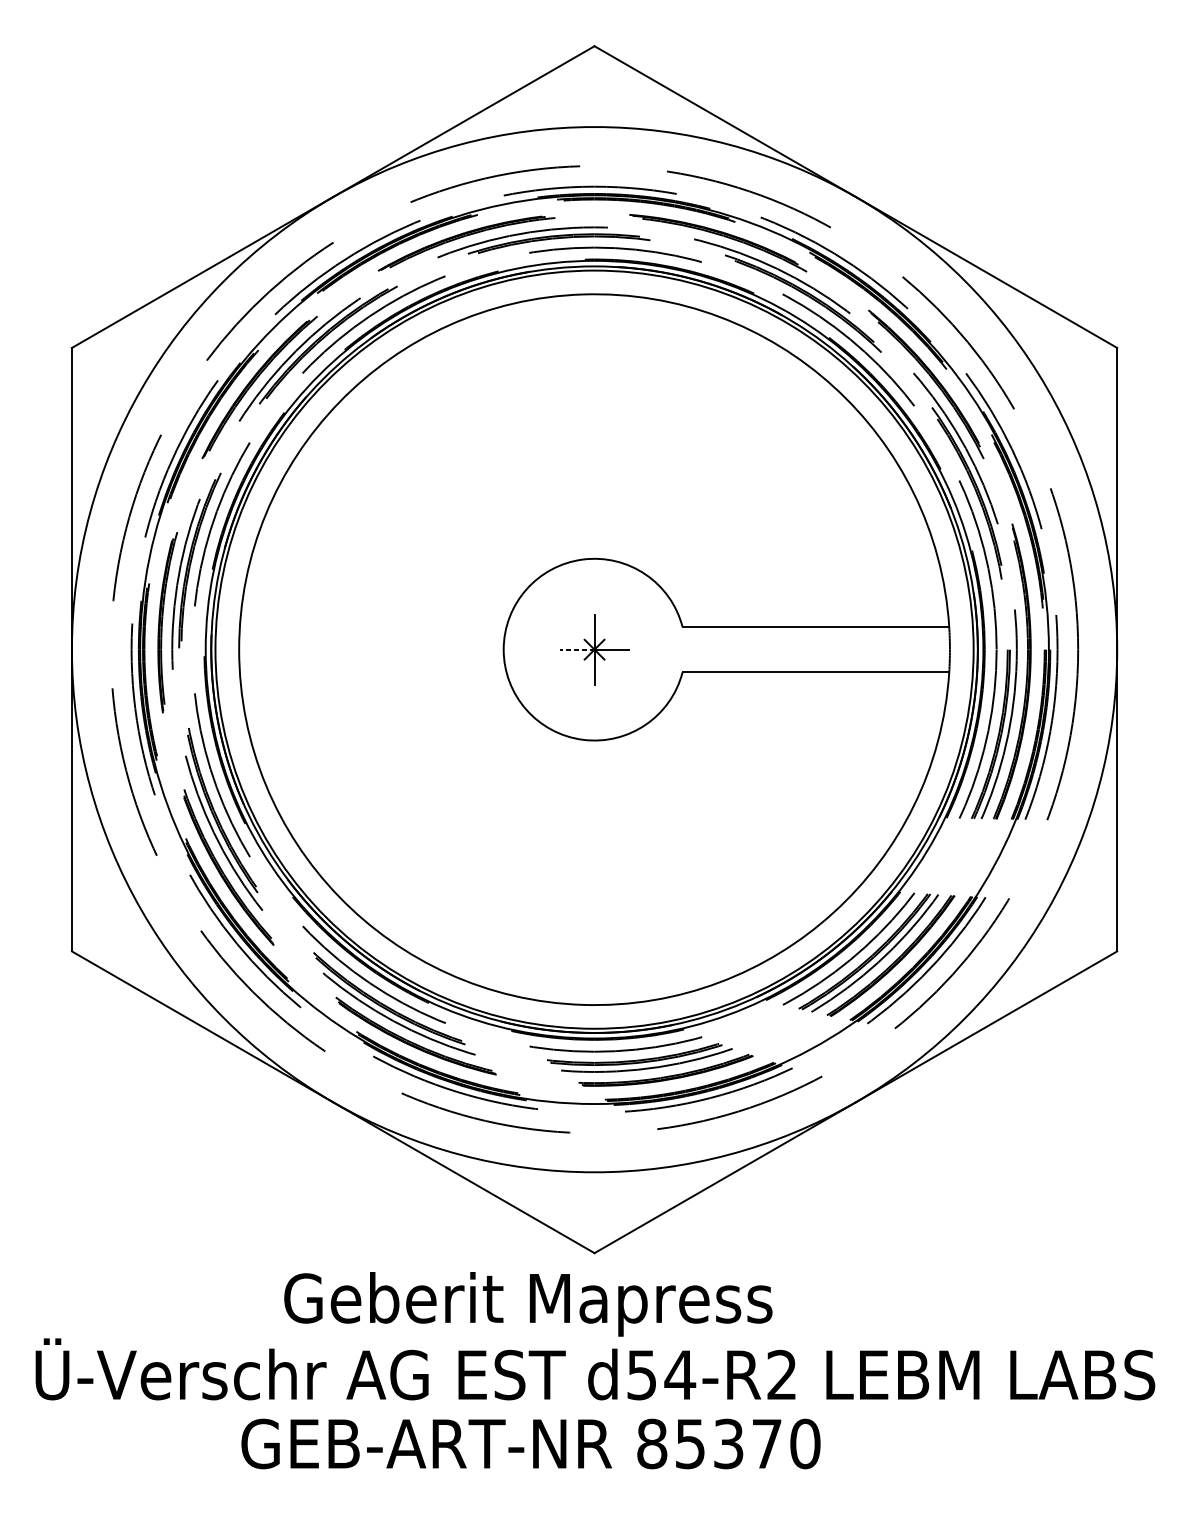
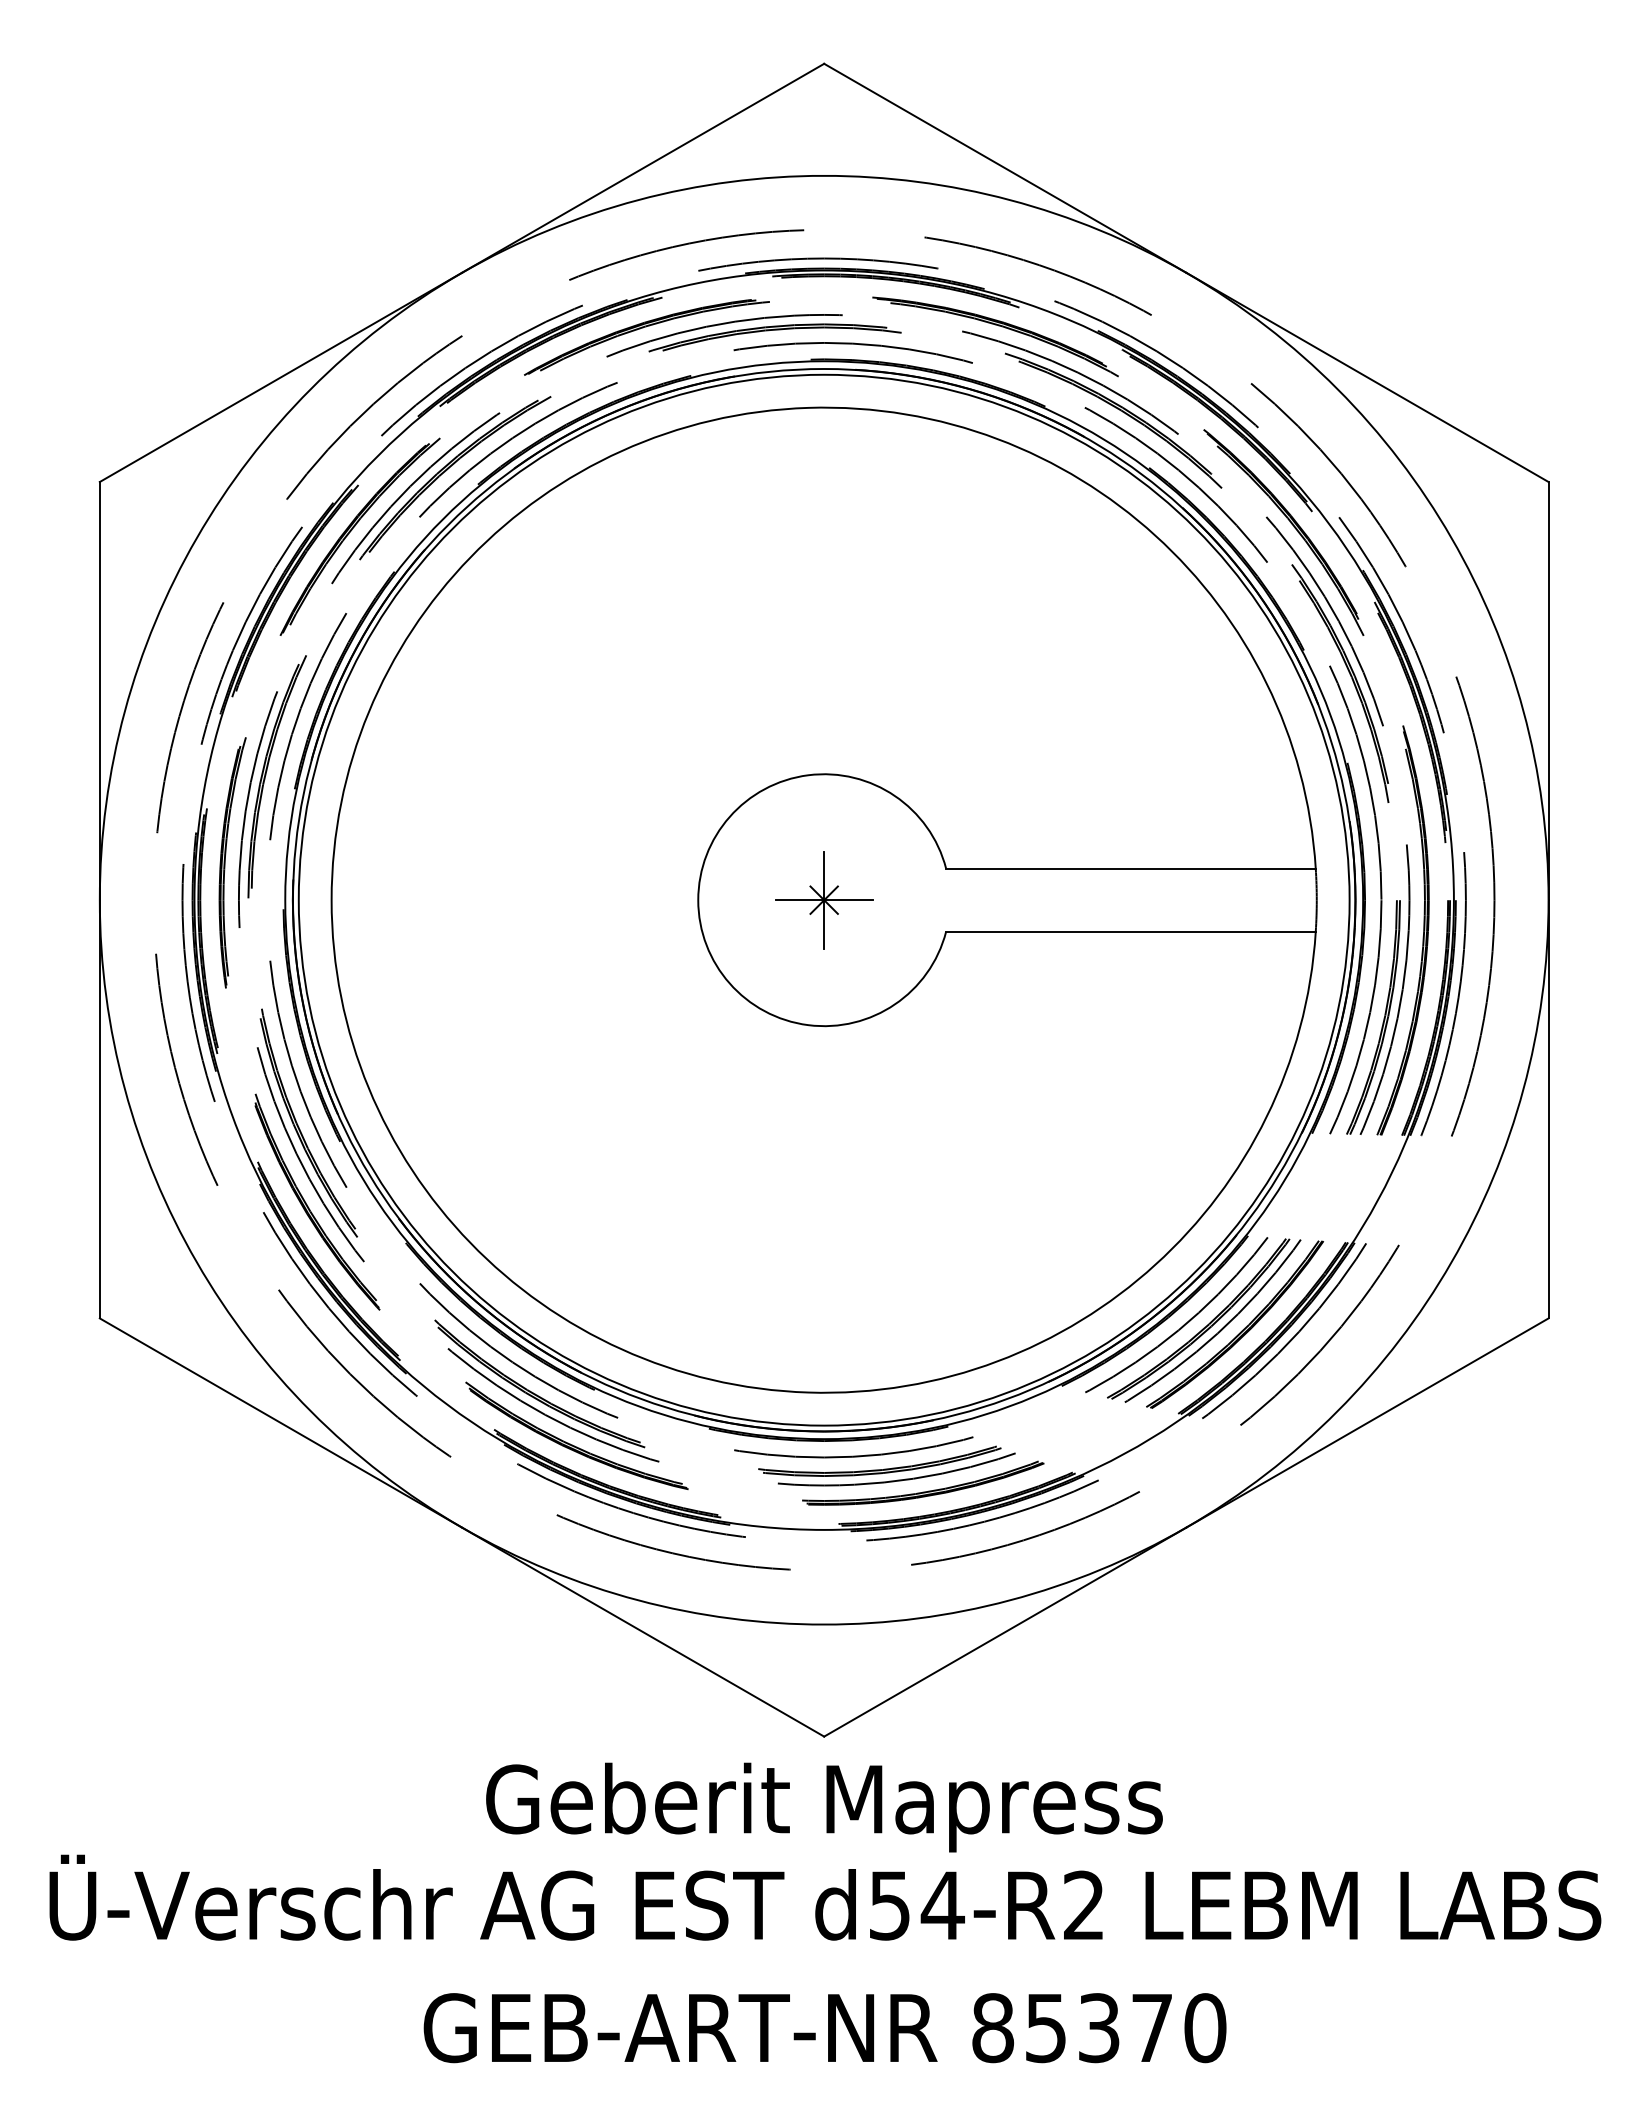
line: (576, 649) -> (799, 900), dashed -> solid
text: (528, 1304) -> (824, 1807), moved
text: (530, 1444) -> (824, 2028), moved

